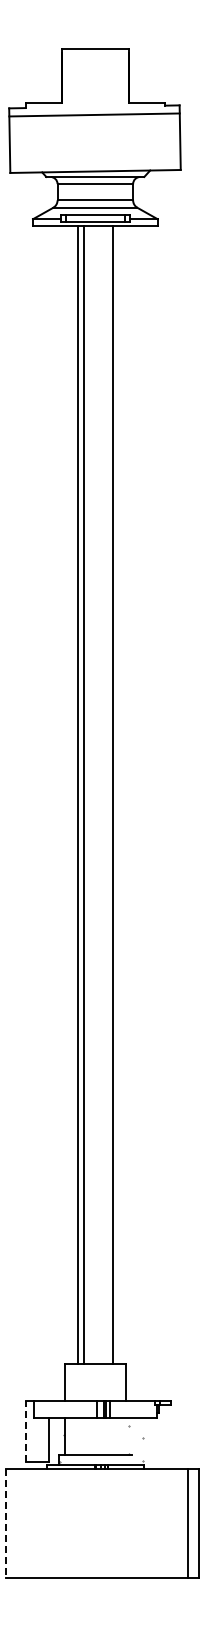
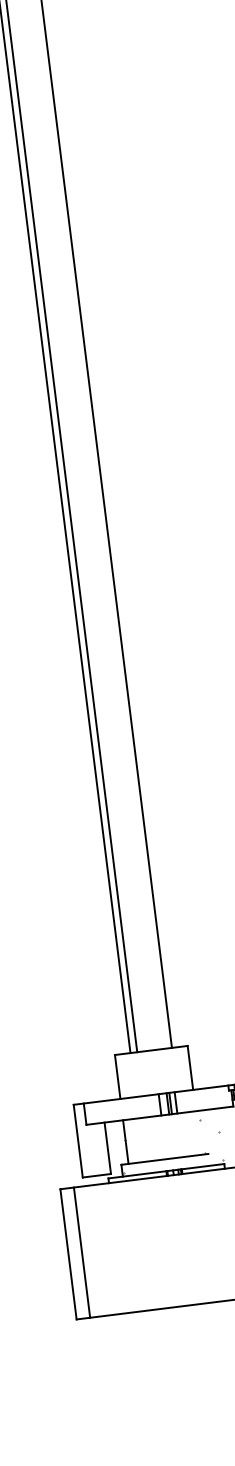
line: (25, 1430) -> (77, 1140), dashed -> solid
line: (6, 1523) -> (69, 1254), dashed -> solid
line: (17, 1523) -> (82, 1252), added

